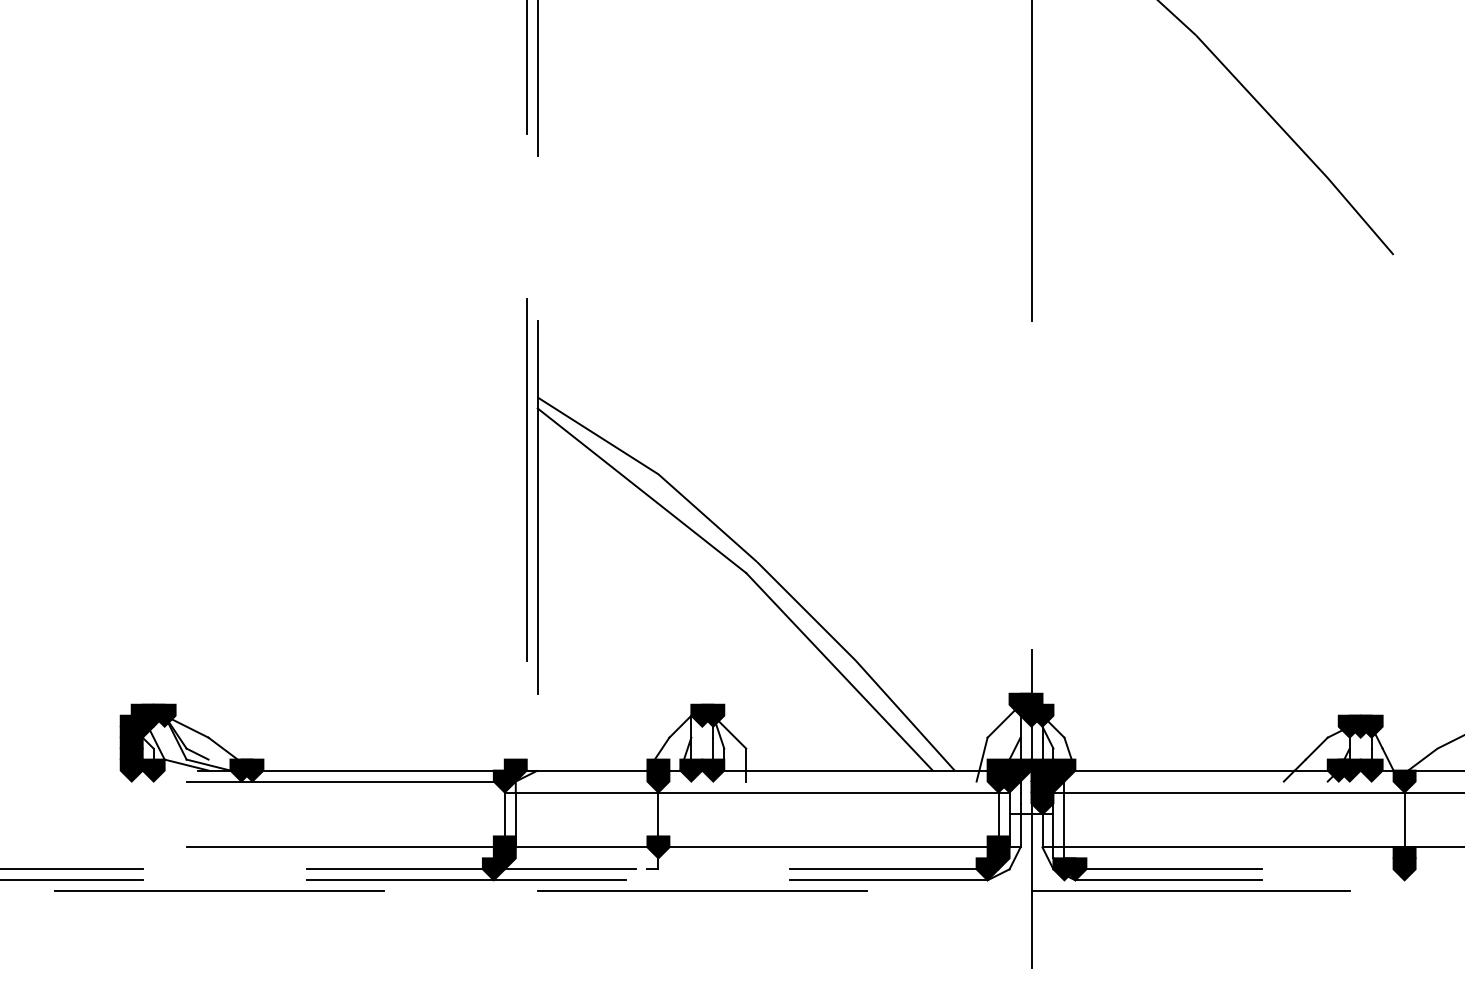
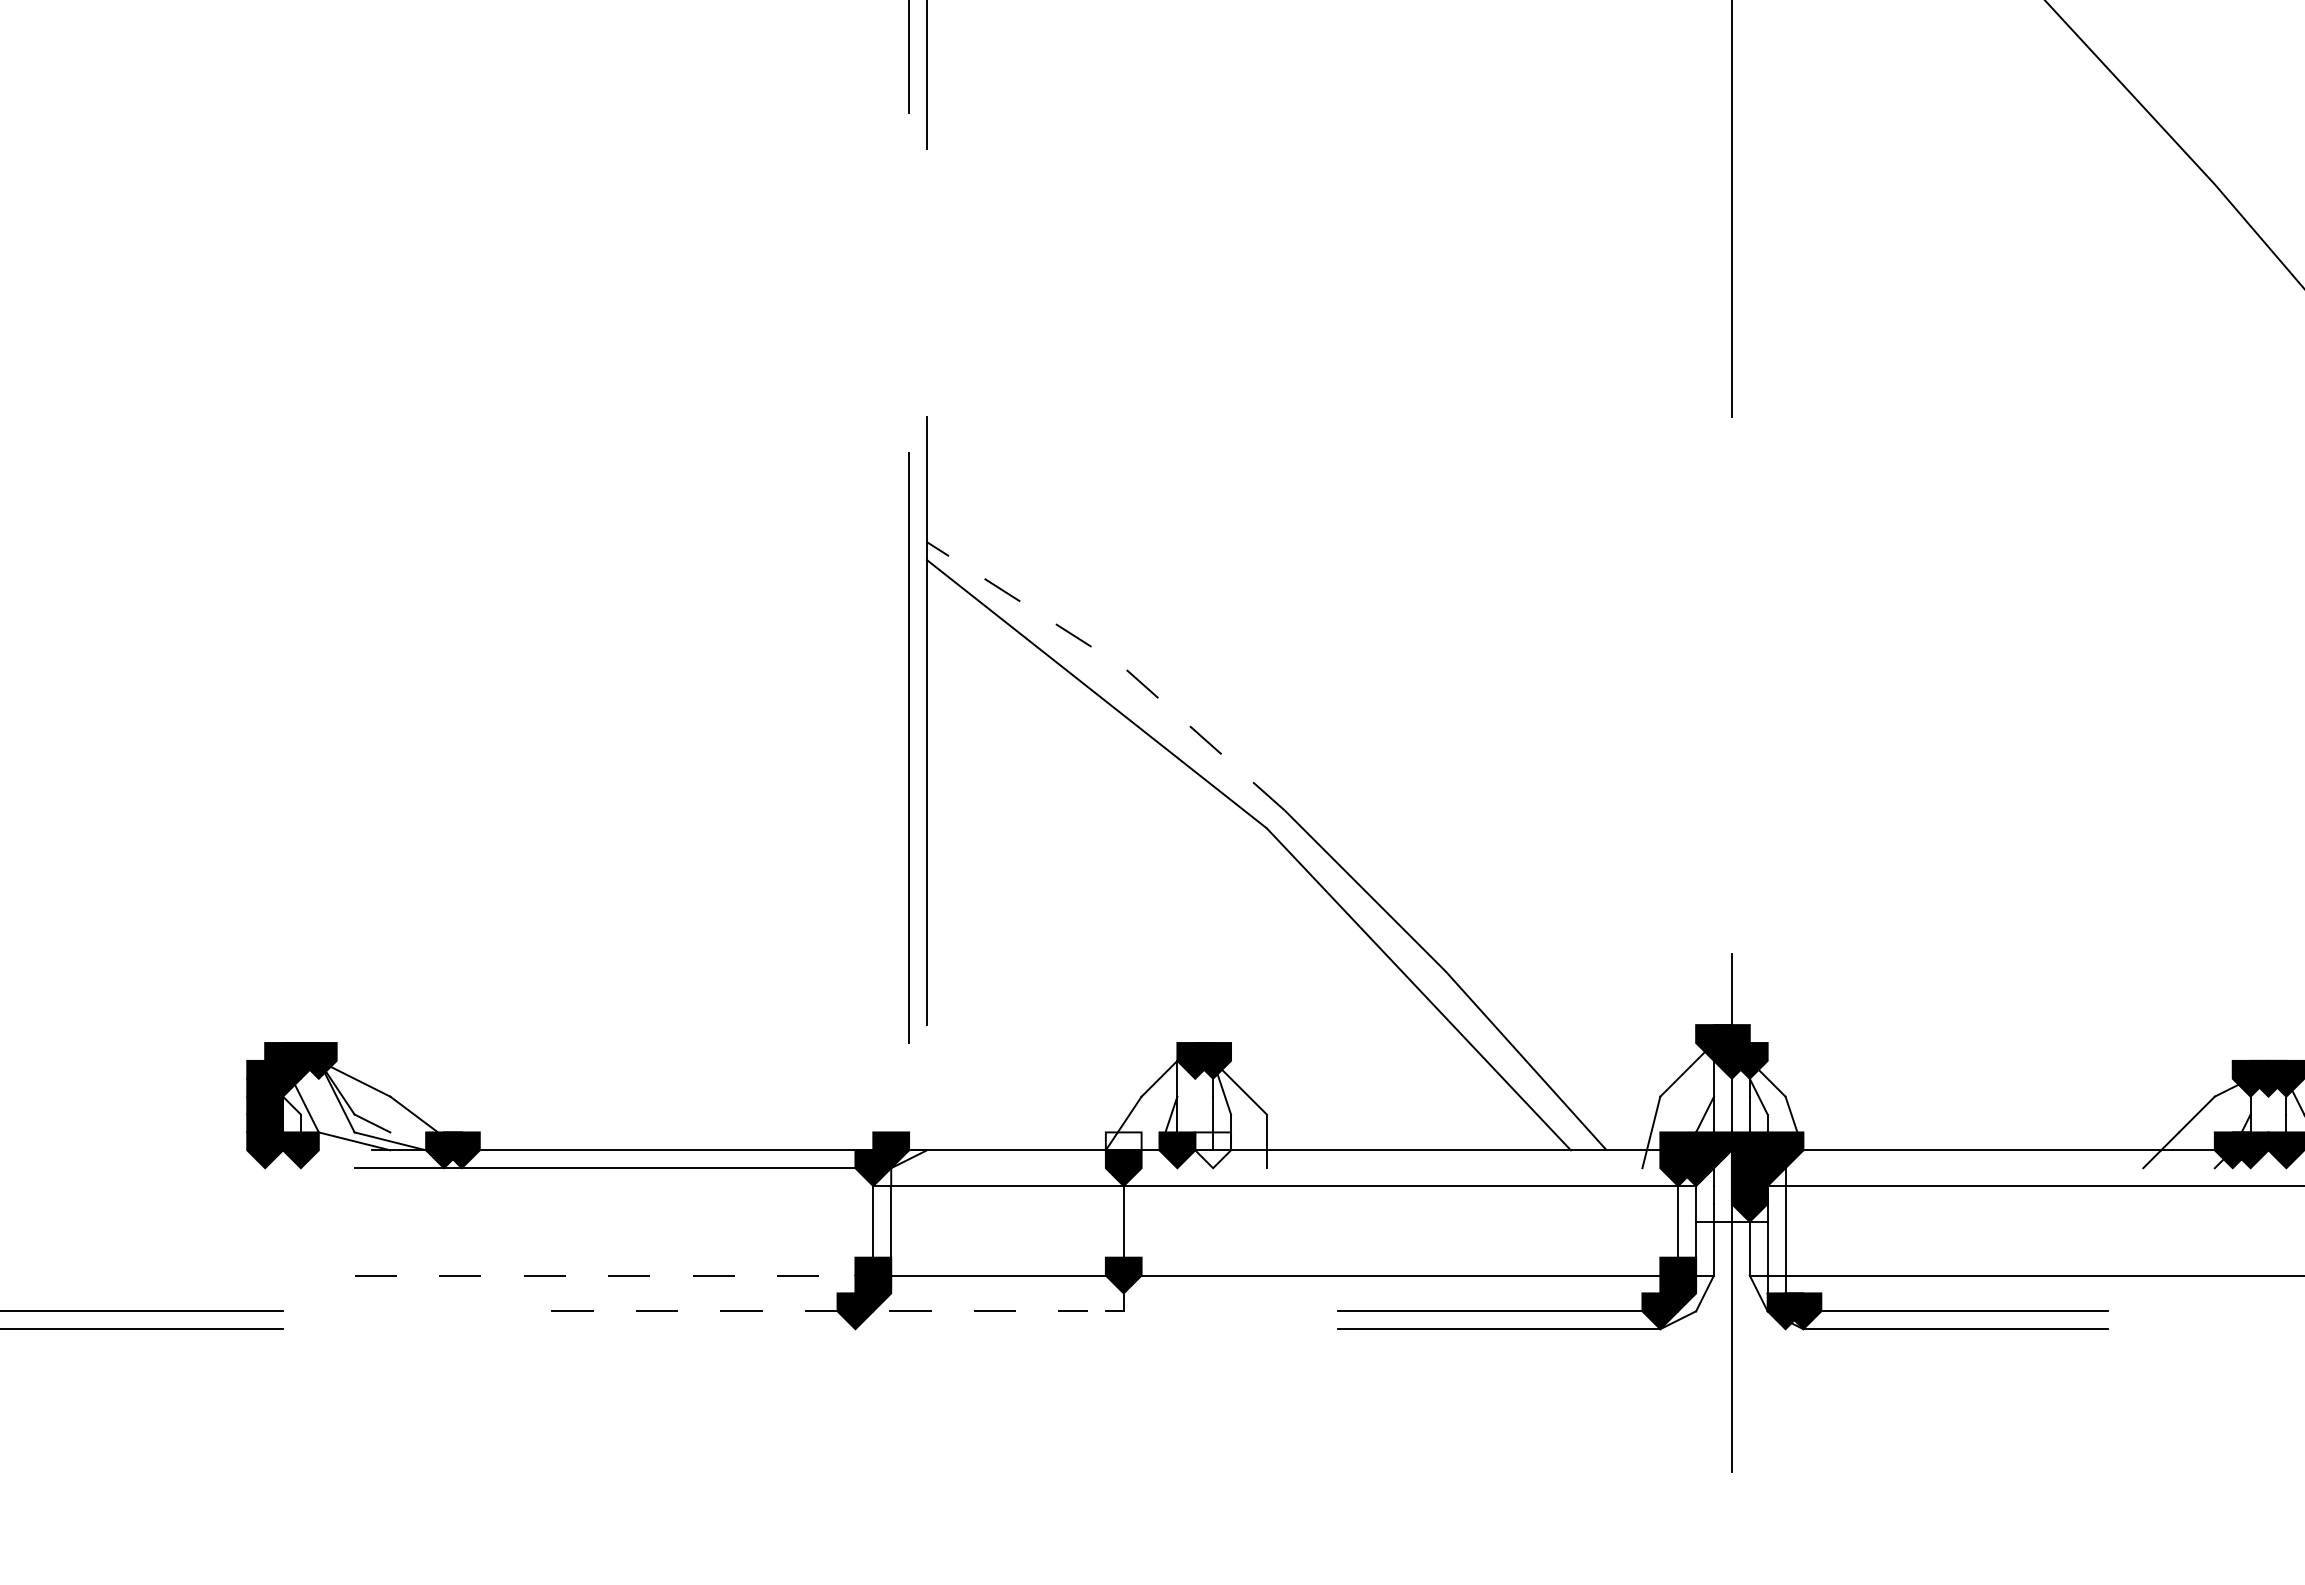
line: (654, 471) -> (1117, 662), solid -> dashed
line: (526, 479) -> (908, 747), moved
fill: (658, 770) -> (1123, 1150), removed
fill: (713, 770) -> (1213, 1150), removed
line: (346, 847) -> (615, 1275), solid -> dashed
line: (471, 869) -> (819, 1311), solid -> dashed
line: (466, 880) -> (810, 1329), removed
line: (219, 891) -> (408, 1347), removed
line: (701, 891) -> (1193, 1347), removed
line: (1190, 891) -> (1991, 1347), removed

